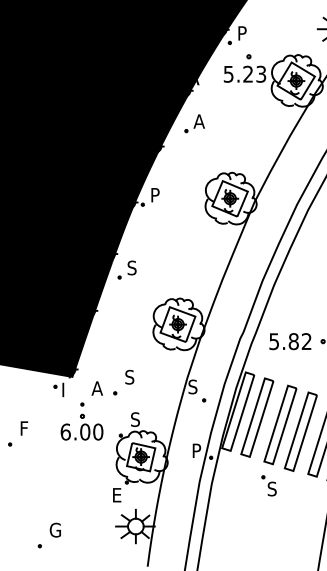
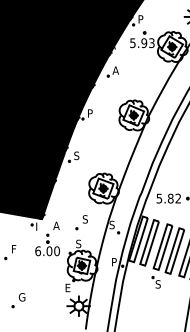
text: (248, 74) -> (144, 43), 5.23 -> 5.93
part: (123, 382) -> (81, 222), moved
part: (49, 535) -> (18, 300), moved

